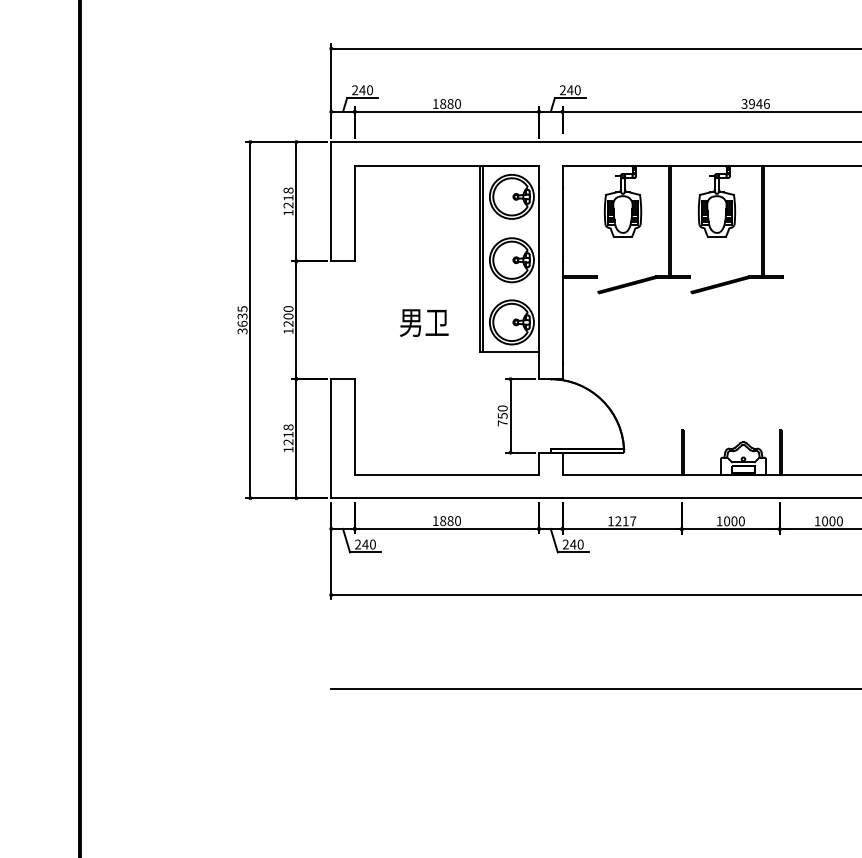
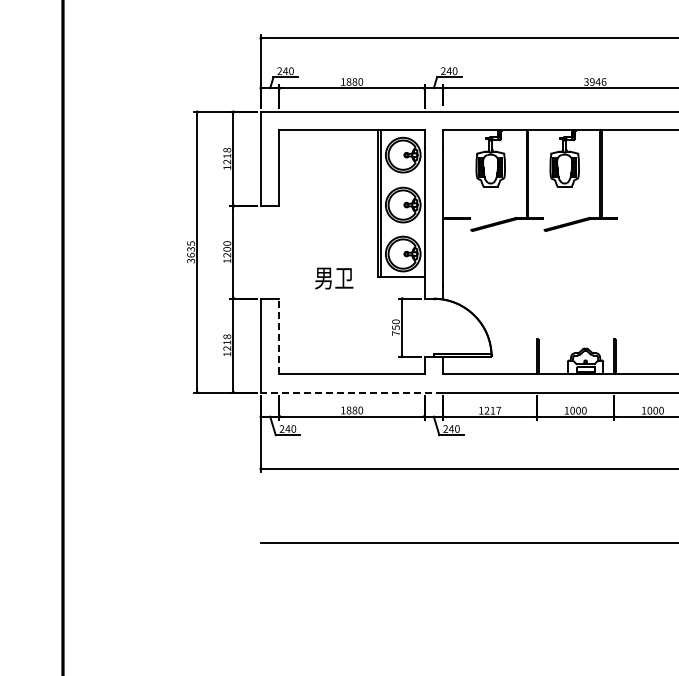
text: (424, 322) -> (334, 278), moved
line: (354, 427) -> (279, 336), solid -> dashed
line: (446, 498) -> (351, 392), solid -> dashed

